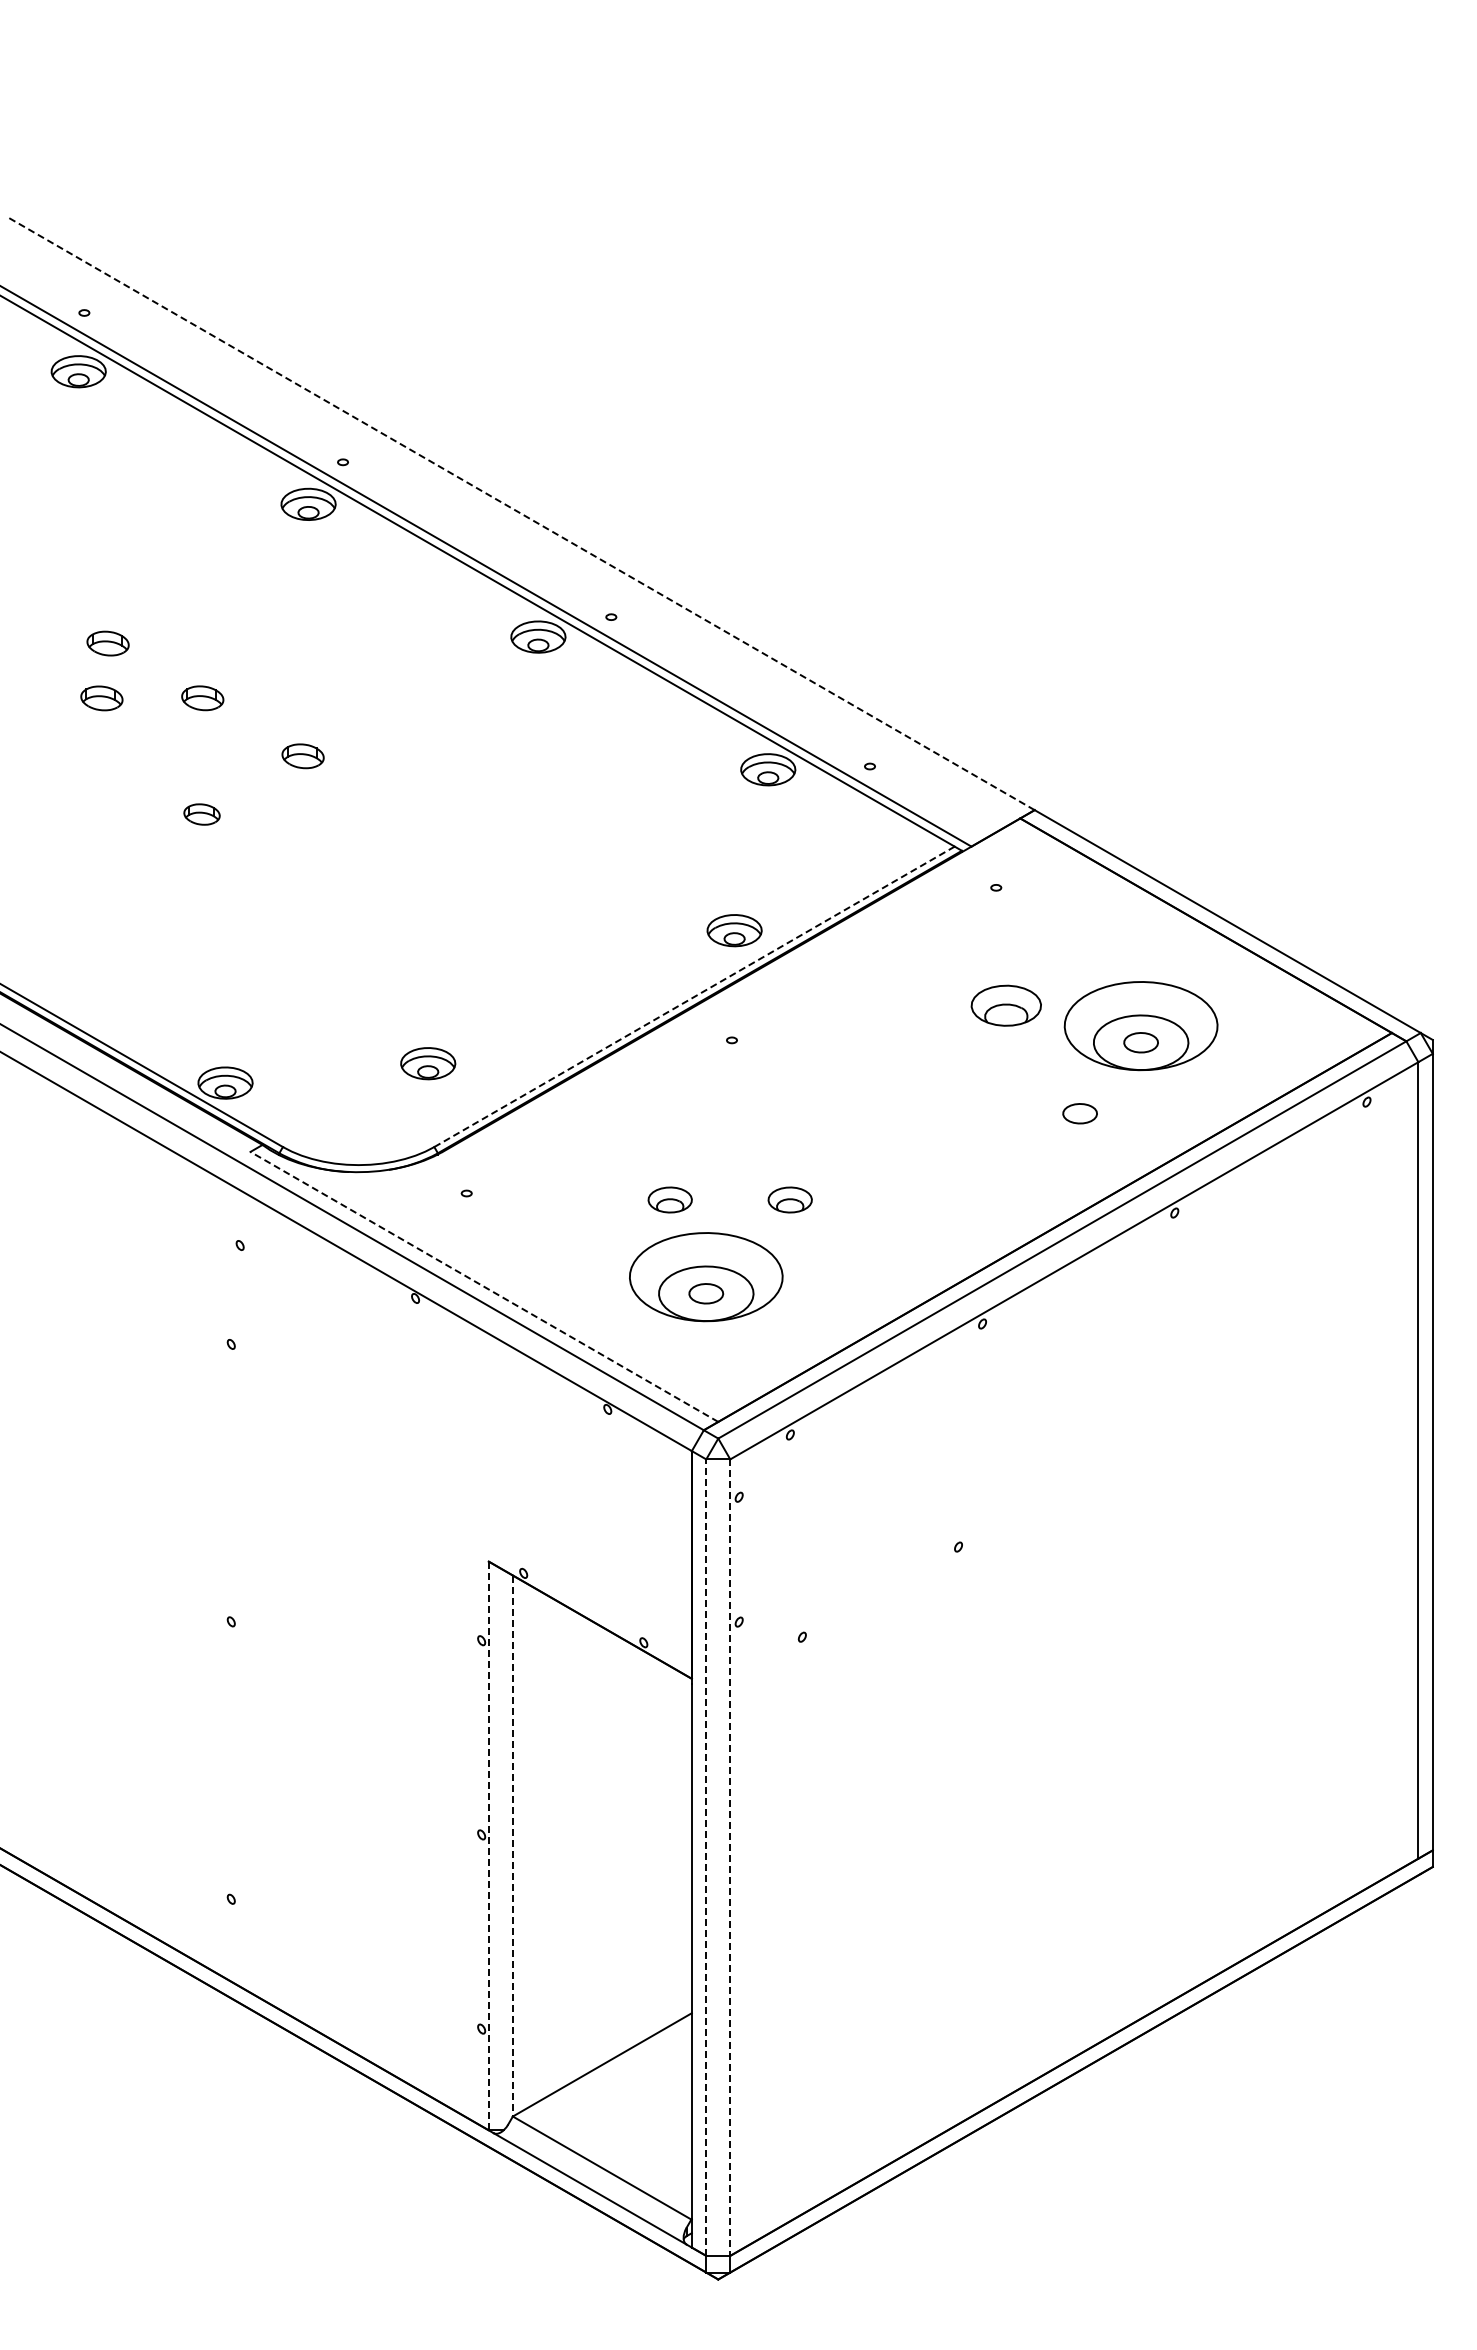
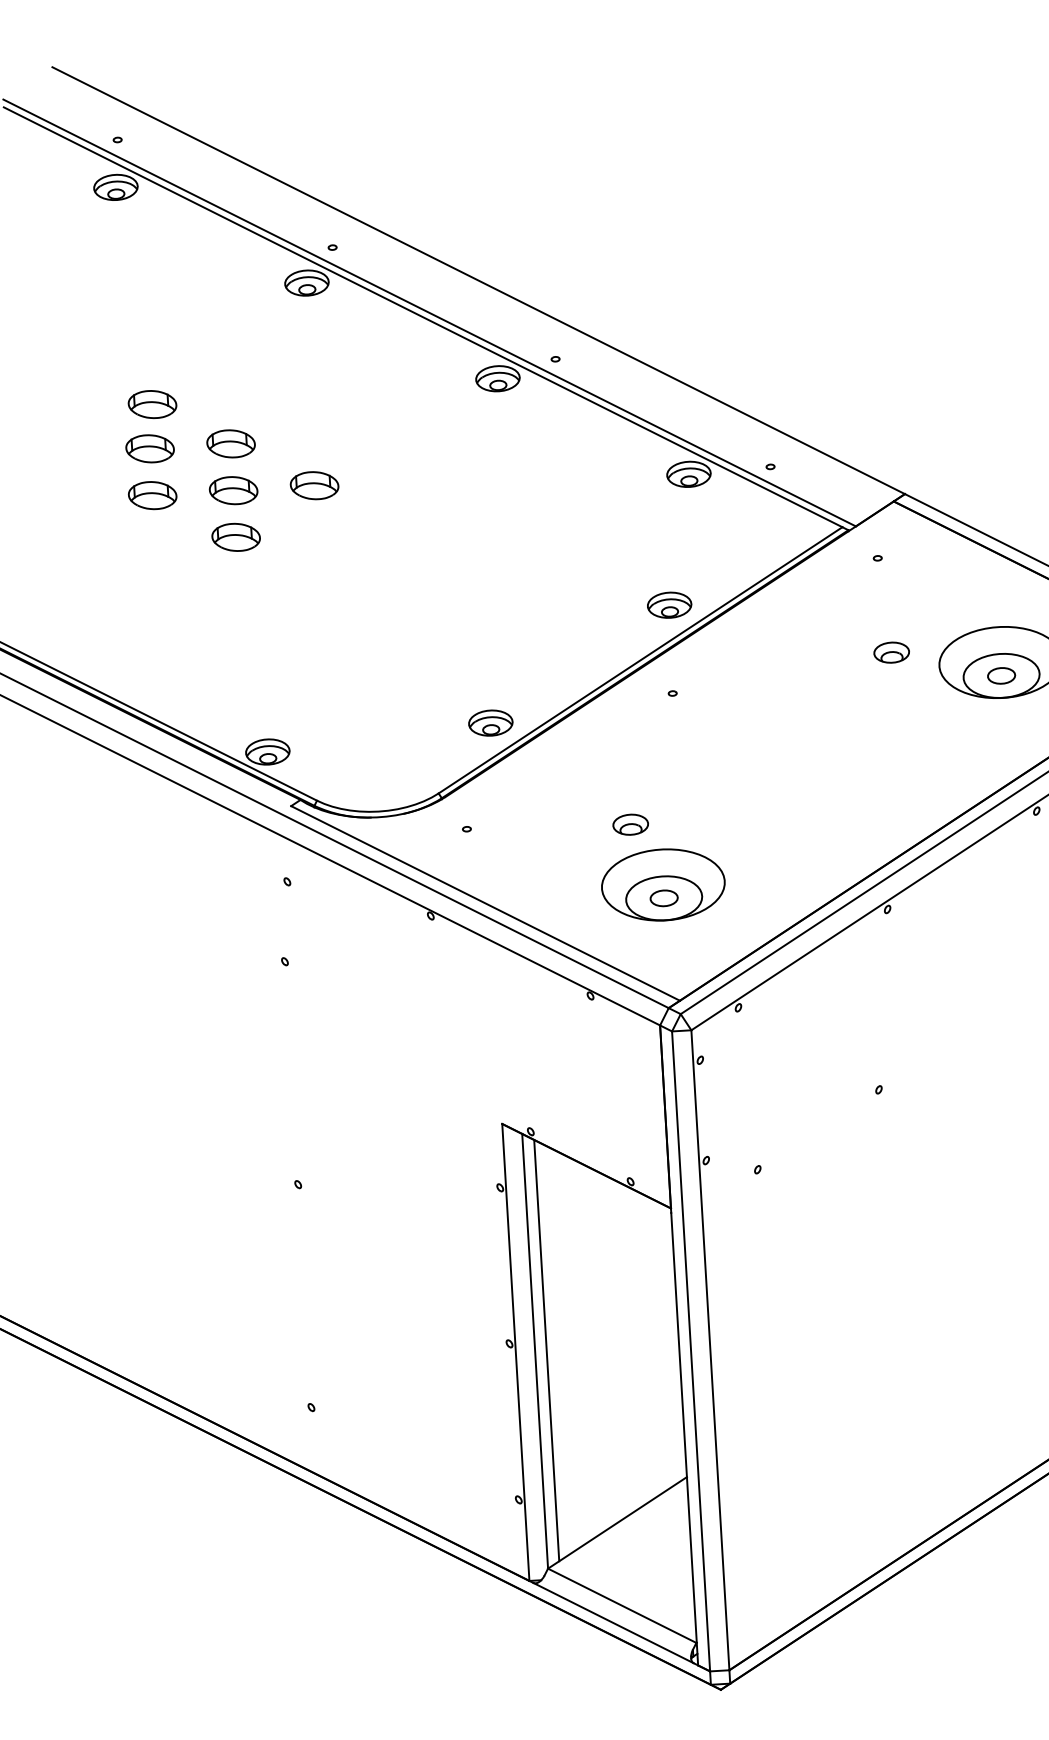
line: (521, 513) -> (478, 280), dashed -> solid
part: (107, 643) -> (152, 404), size x1.43
part: (101, 698) -> (149, 448), size x1.43
part: (202, 698) -> (230, 444), size x1.43
part: (101, 756) -> (152, 495), added
part: (202, 756) -> (233, 490), added
part: (302, 756) -> (314, 485), size x1.43
part: (201, 814) -> (235, 537), size x1.67
line: (694, 996) -> (640, 660), dashed -> solid
part: (1006, 1005) -> (891, 652), size x0.62
part: (428, 1063) -> (491, 722), moved
part: (1079, 1113) -> (955, 735), removed
part: (789, 1199) -> (726, 818), removed
line: (483, 1286) -> (484, 903), dashed -> solid
line: (488, 1845) -> (515, 1352), dashed -> solid
line: (527, 1845) -> (546, 1350), added
line: (512, 1846) -> (534, 1351), dashed -> solid
line: (706, 1857) -> (691, 1351), dashed -> solid
line: (730, 1858) -> (710, 1350), dashed -> solid

